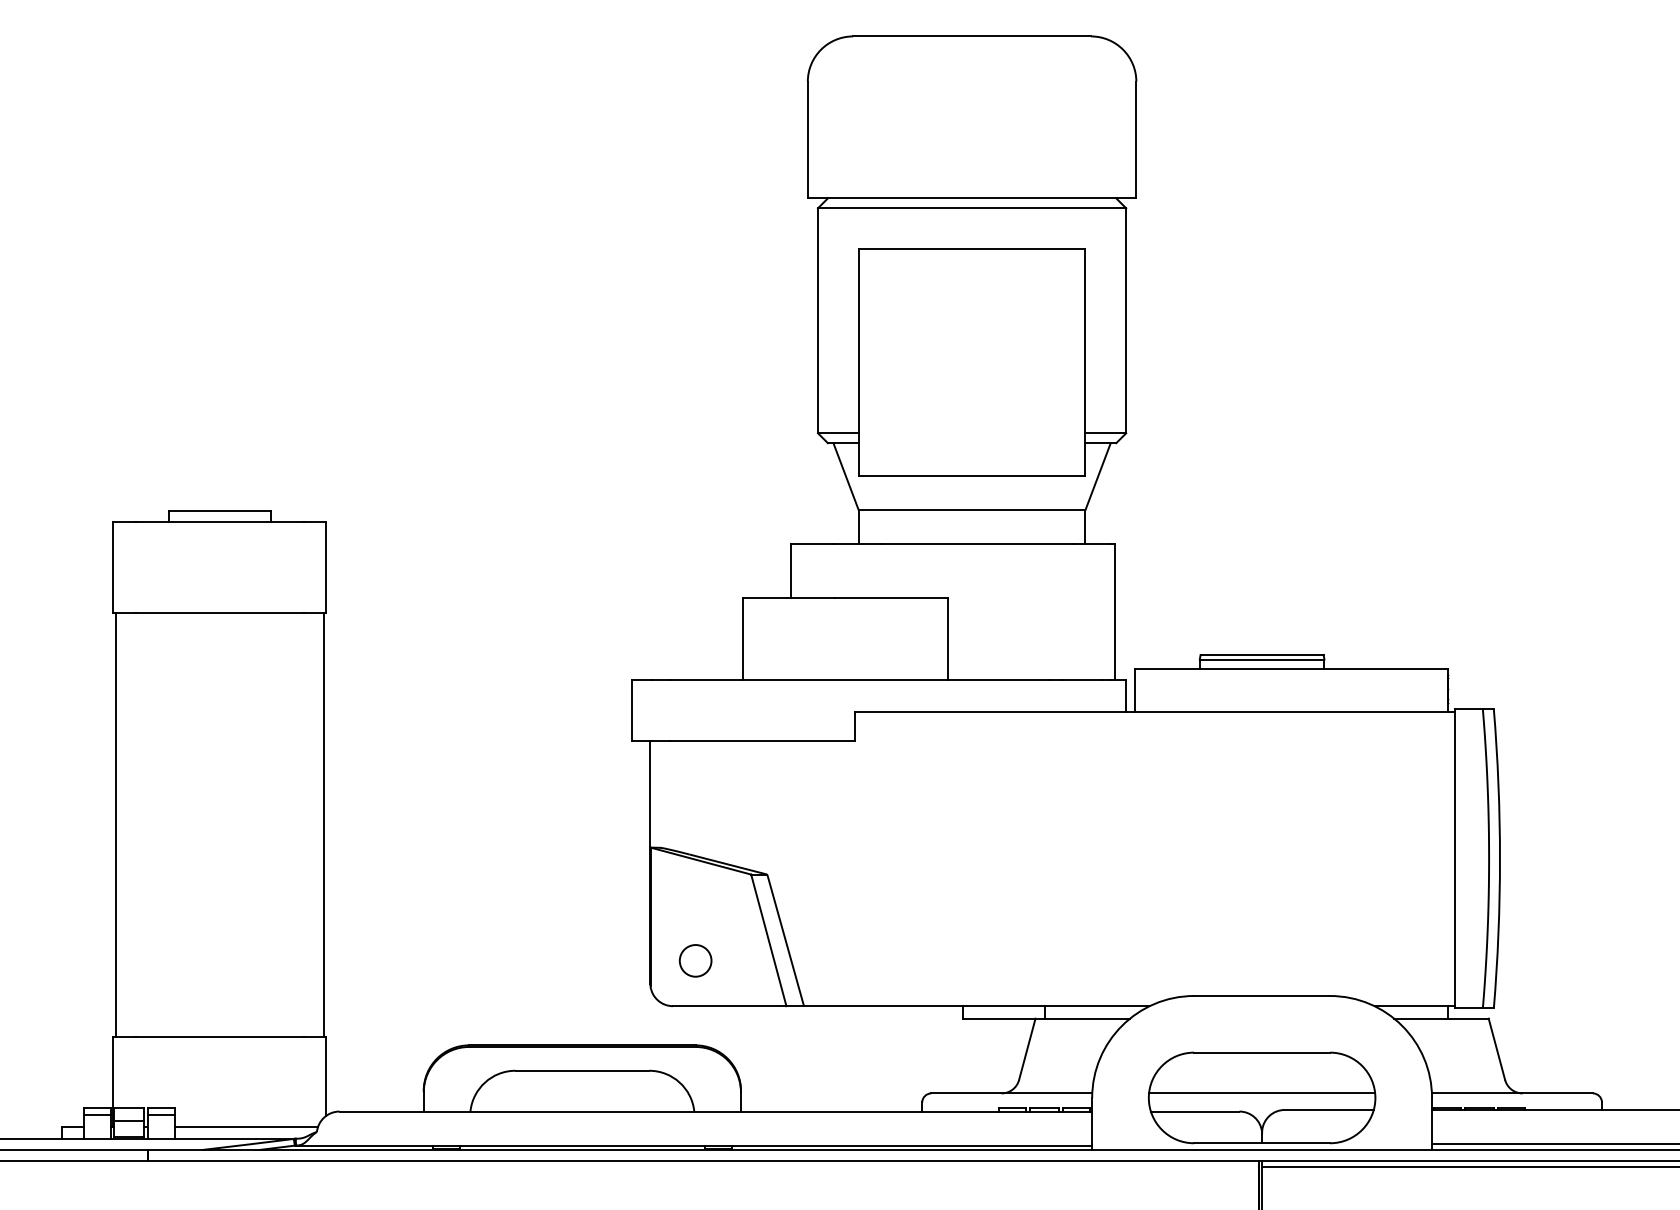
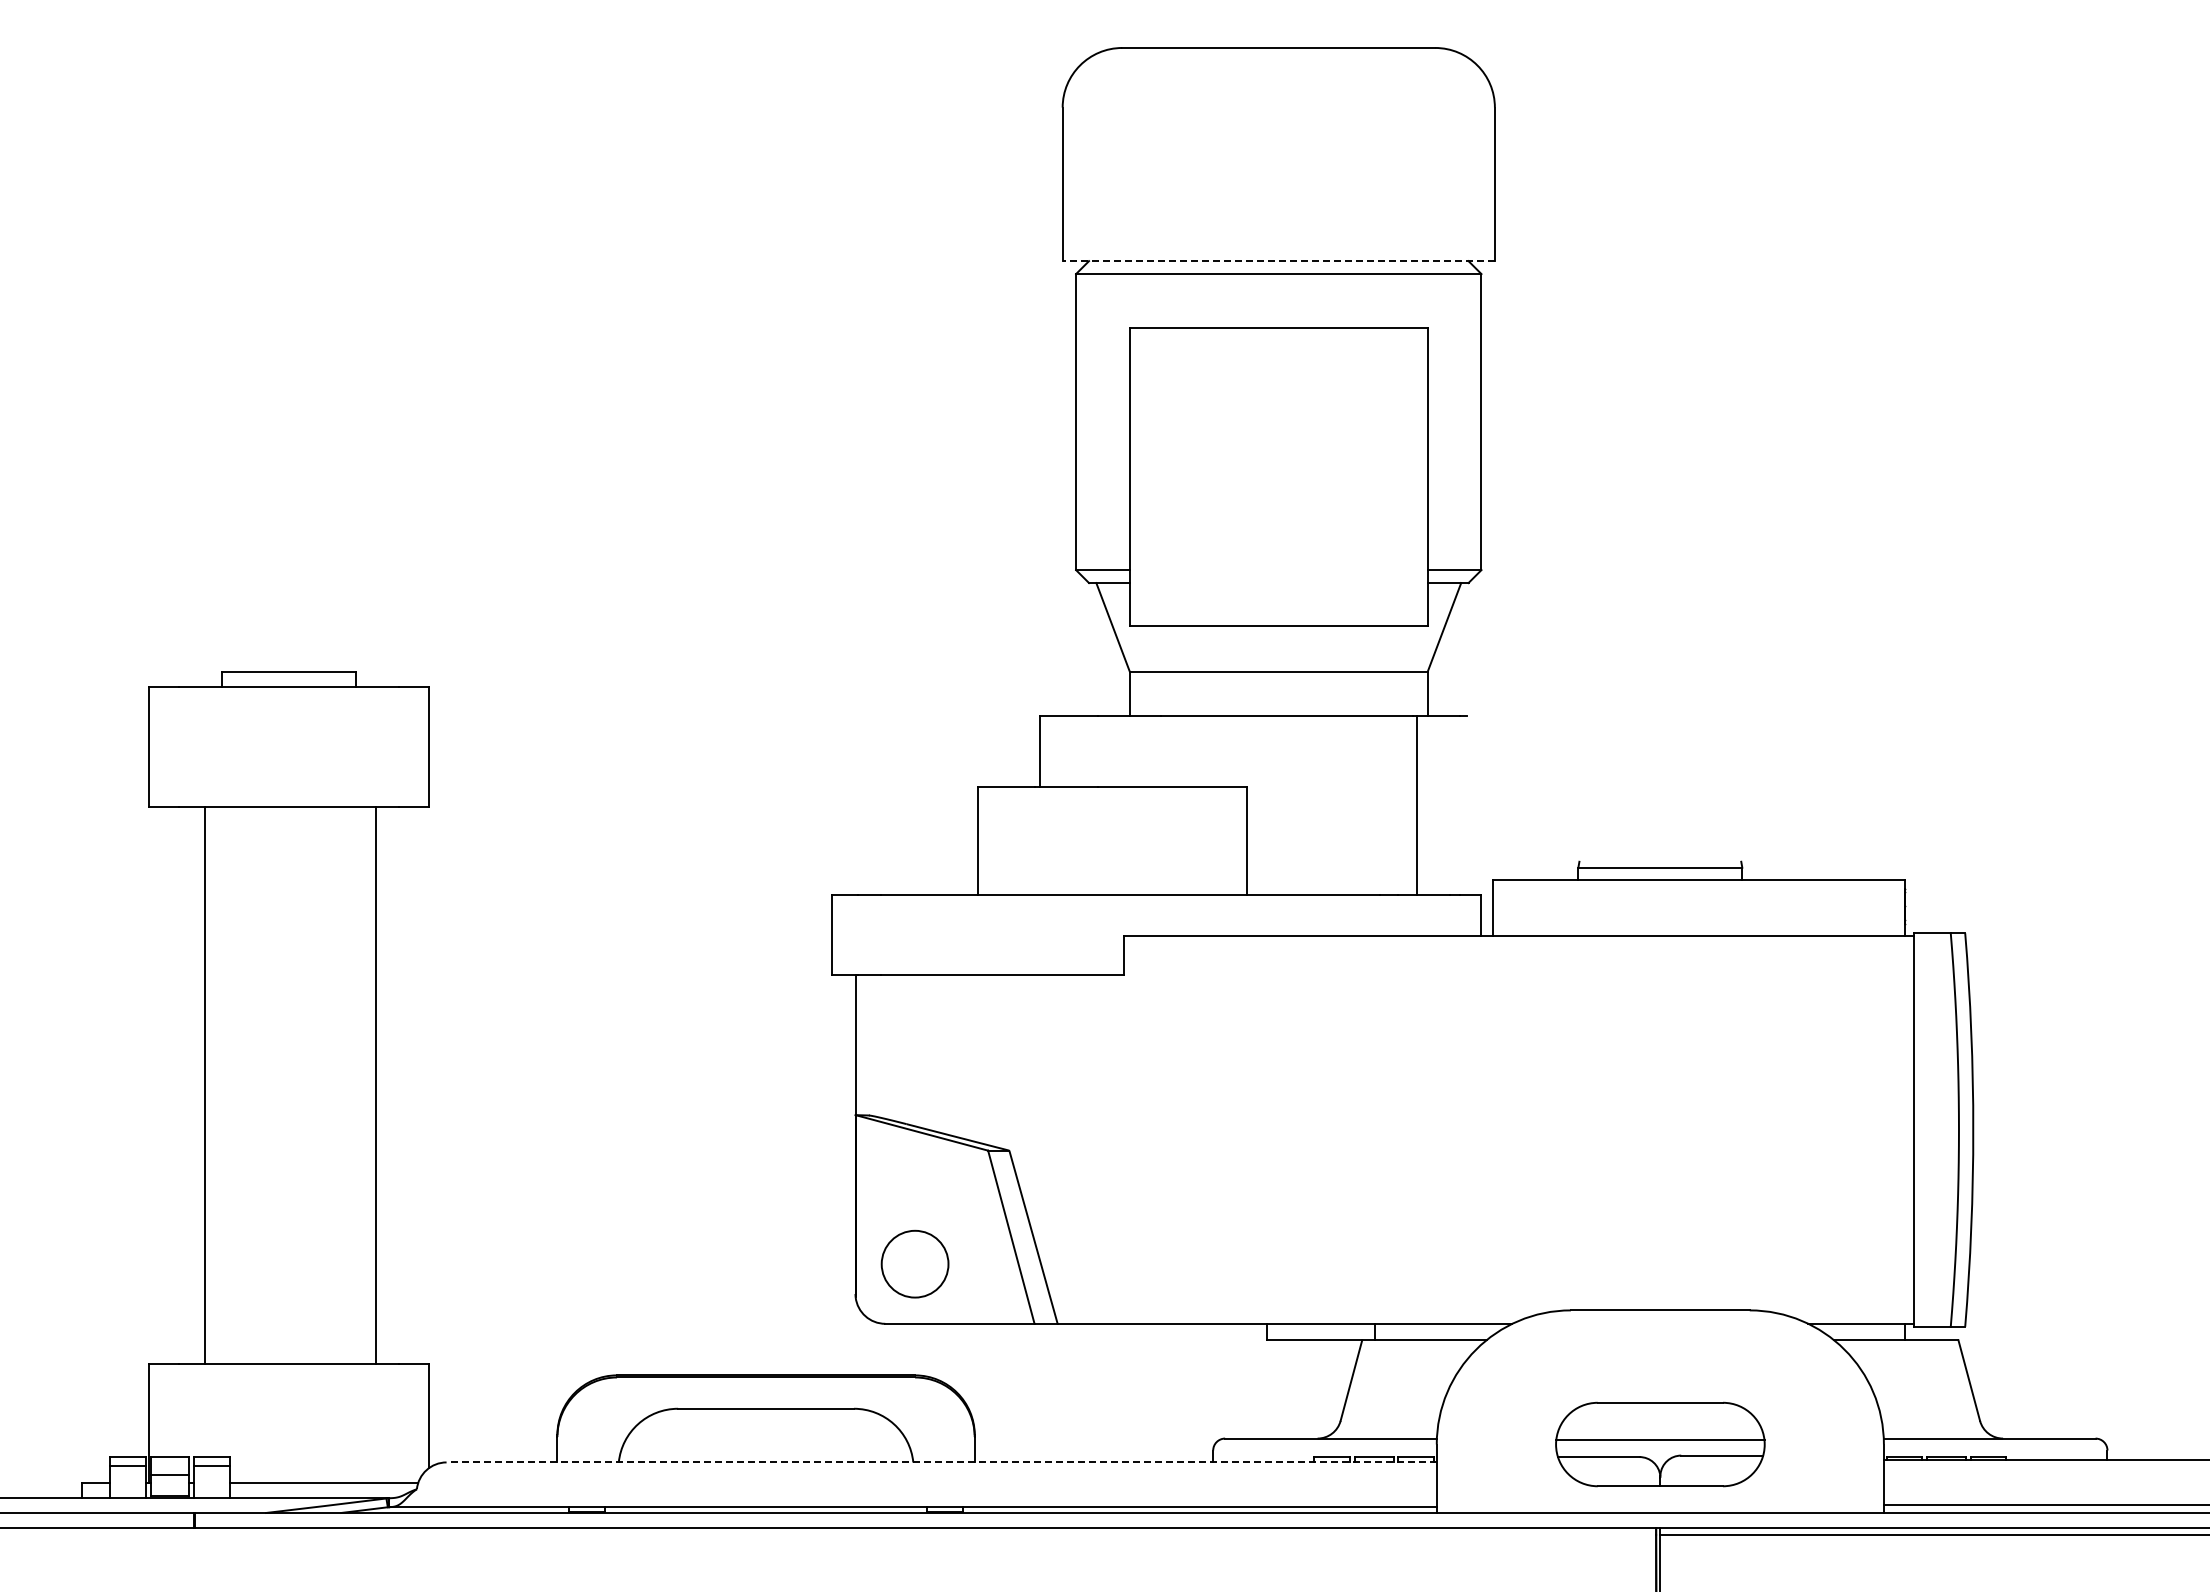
line: (971, 198) -> (1278, 261), solid -> dashed
line: (1114, 611) -> (1416, 804), moved
line: (1262, 654) -> (1660, 861), removed
line: (116, 825) -> (205, 1085), moved
line: (324, 825) -> (376, 1085), moved
circle: (695, 961) -> (914, 1264), size x1.6
part: (1262, 1097) -> (1660, 1444), size x0.7
line: (715, 1111) -> (941, 1462), solid -> dashed

